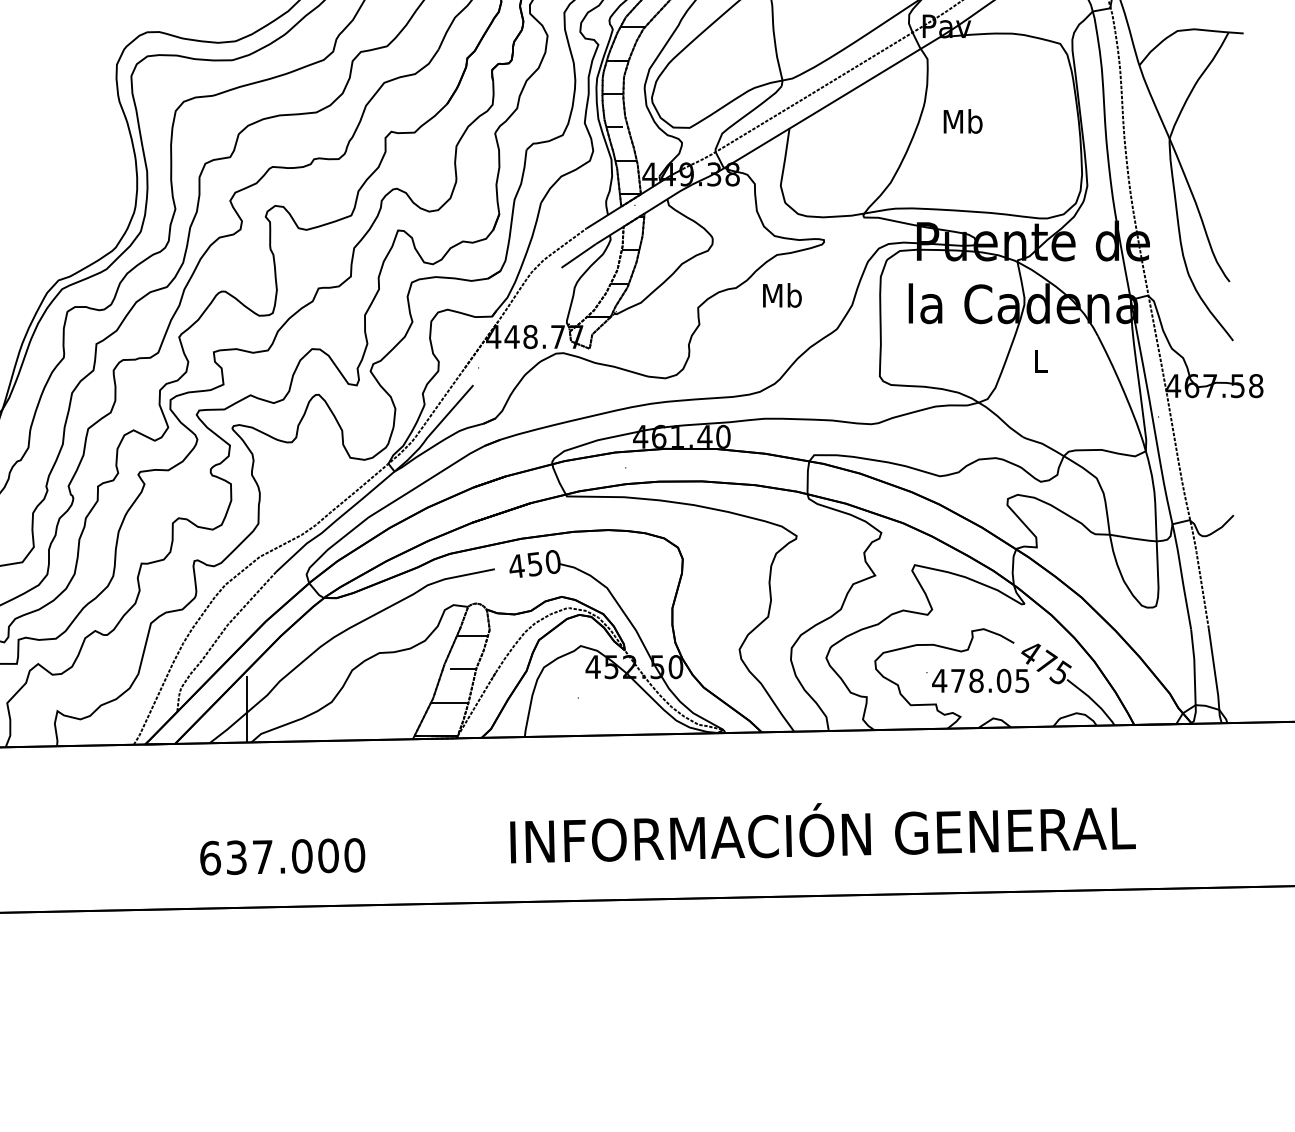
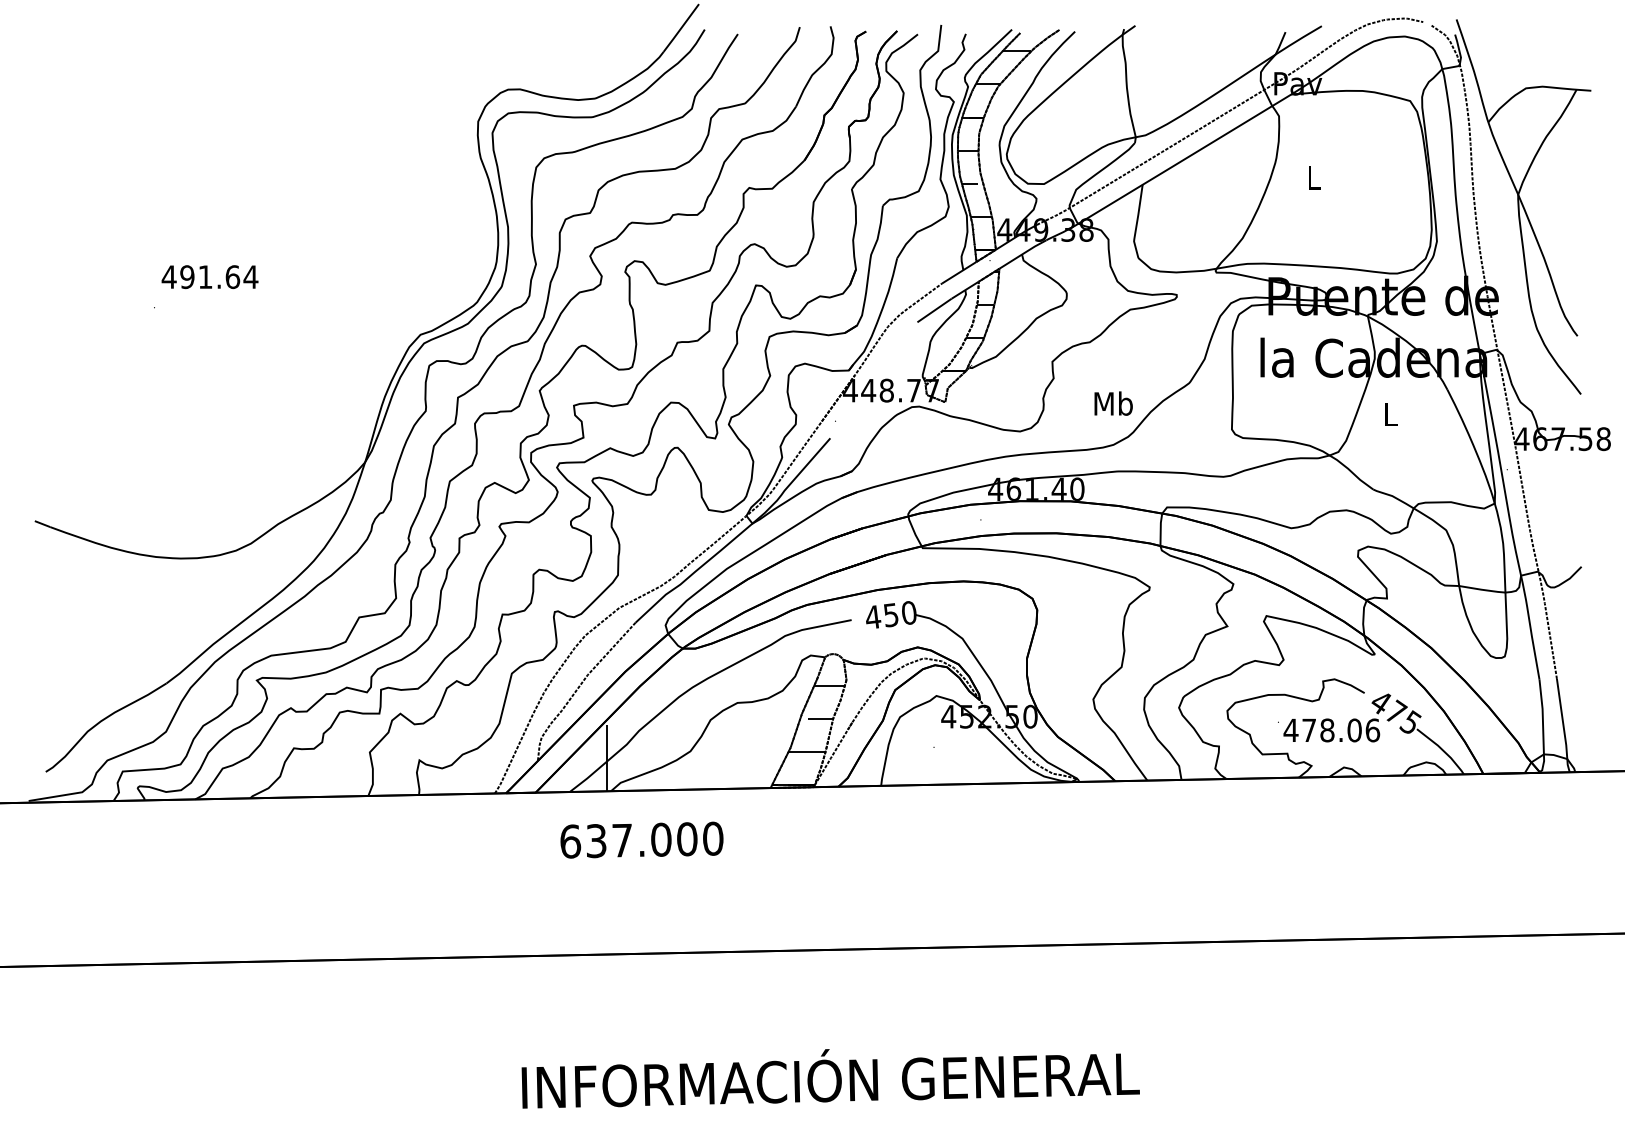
text: (963, 121) -> (1314, 177), Mb -> L
text: (782, 295) -> (1113, 403), moved
text: (1022, 680) -> (1372, 730), 478.05 -> 478.06
text: (822, 832) -> (830, 1078), moved
text: (282, 856) -> (641, 839), moved

